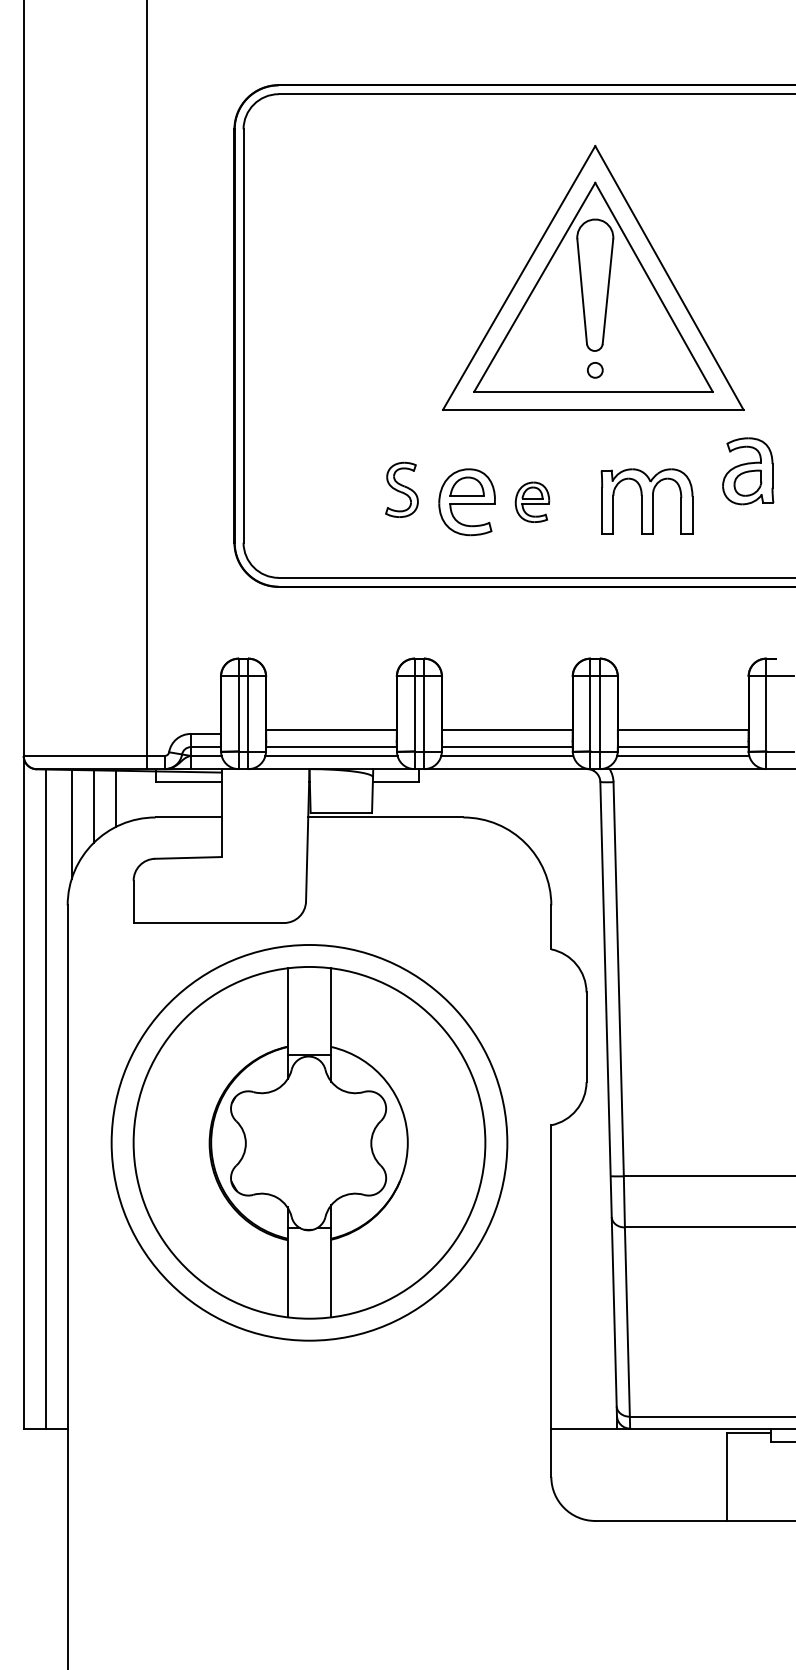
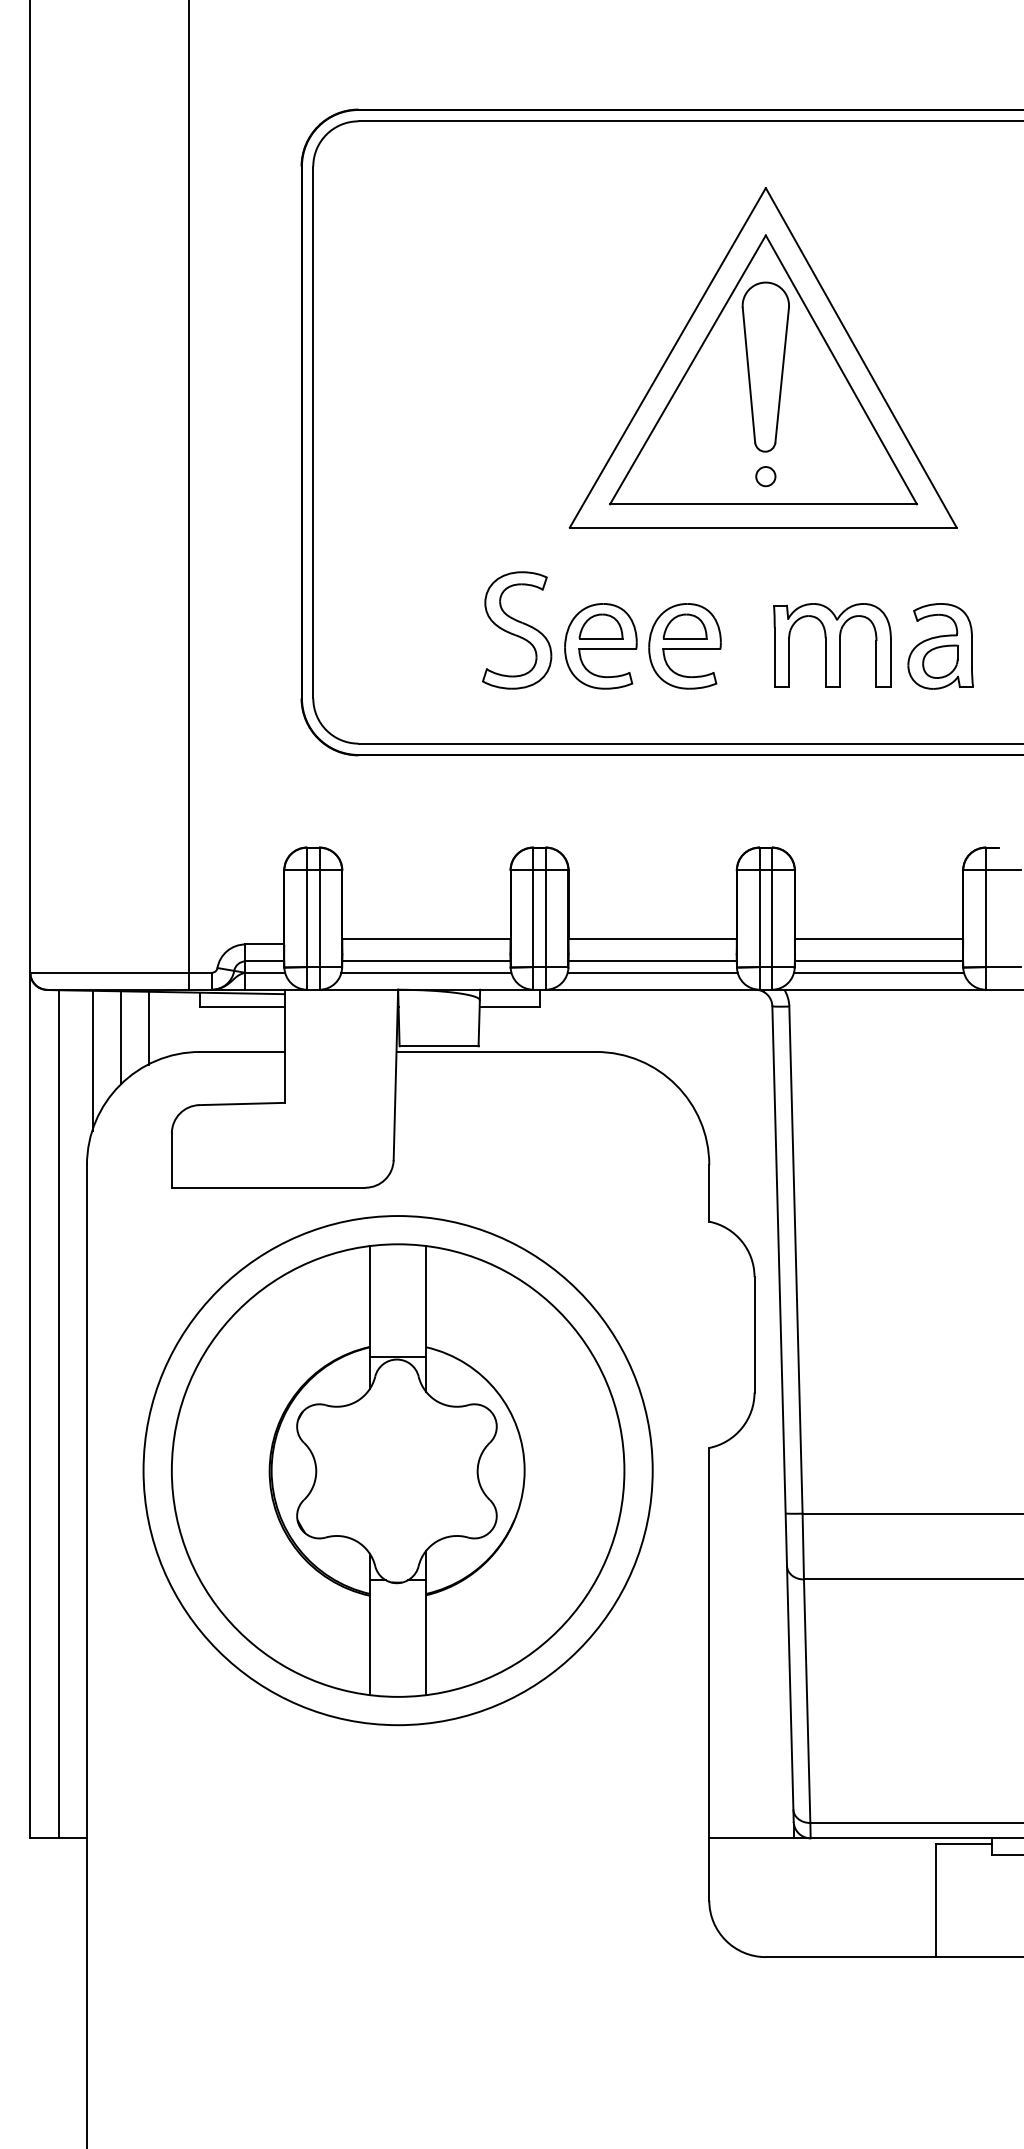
part: (748, 471) -> (941, 646), moved
part: (401, 489) -> (516, 629), size x1.67
part: (532, 502) -> (685, 646), size x1.67

